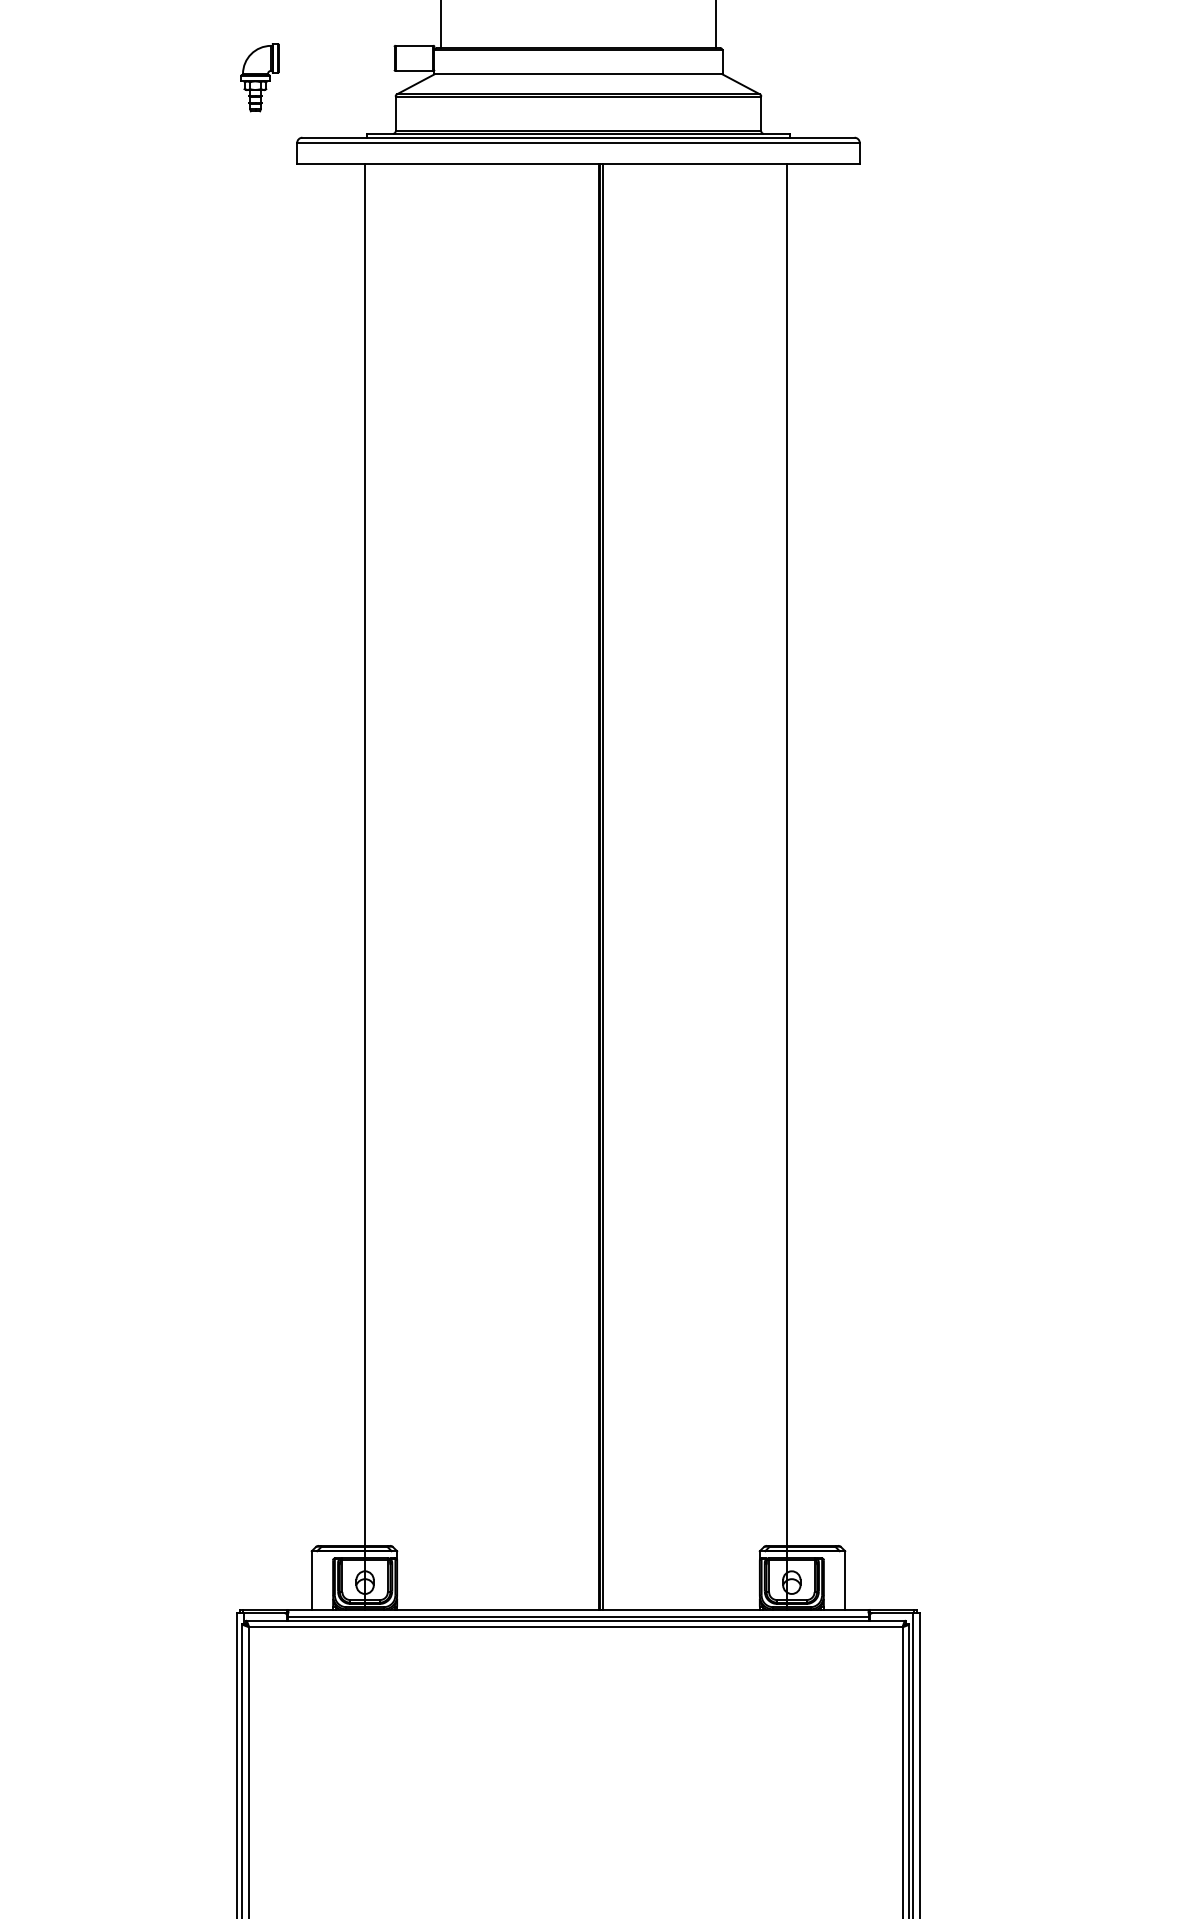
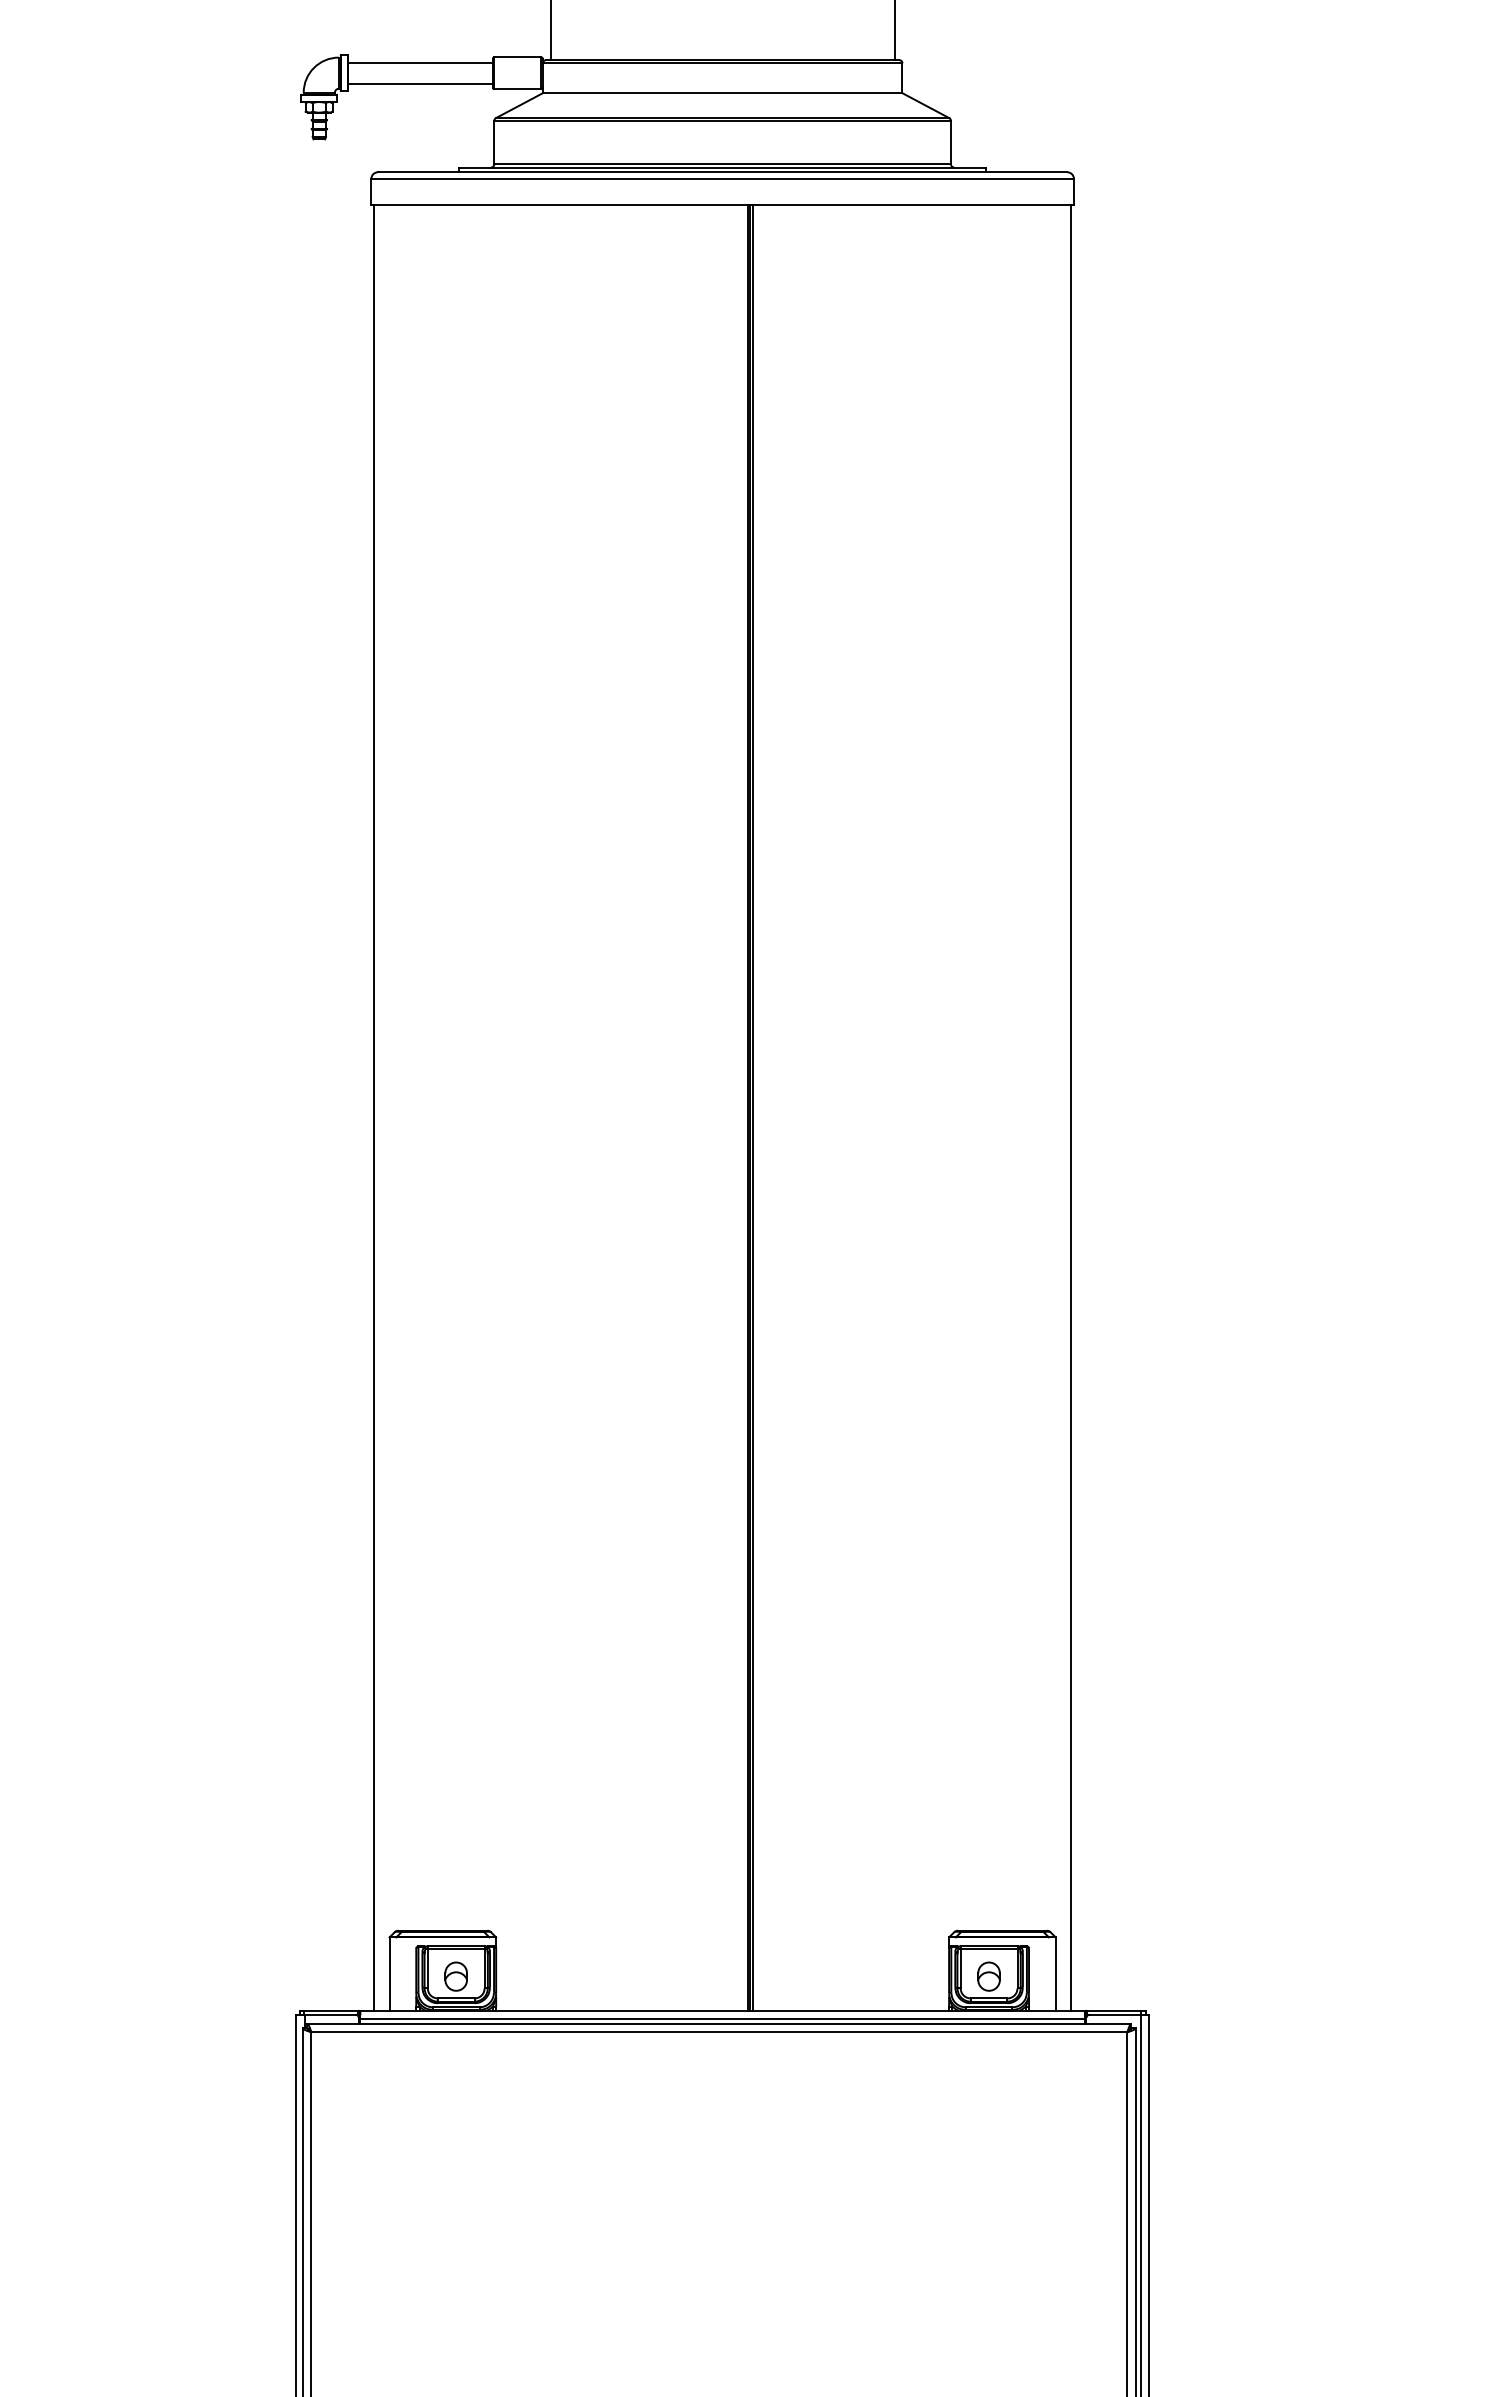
line: (336, 49) -> (420, 62), added
line: (336, 66) -> (420, 83), added
line: (365, 886) -> (374, 1107), moved
line: (787, 886) -> (1071, 1107), moved

